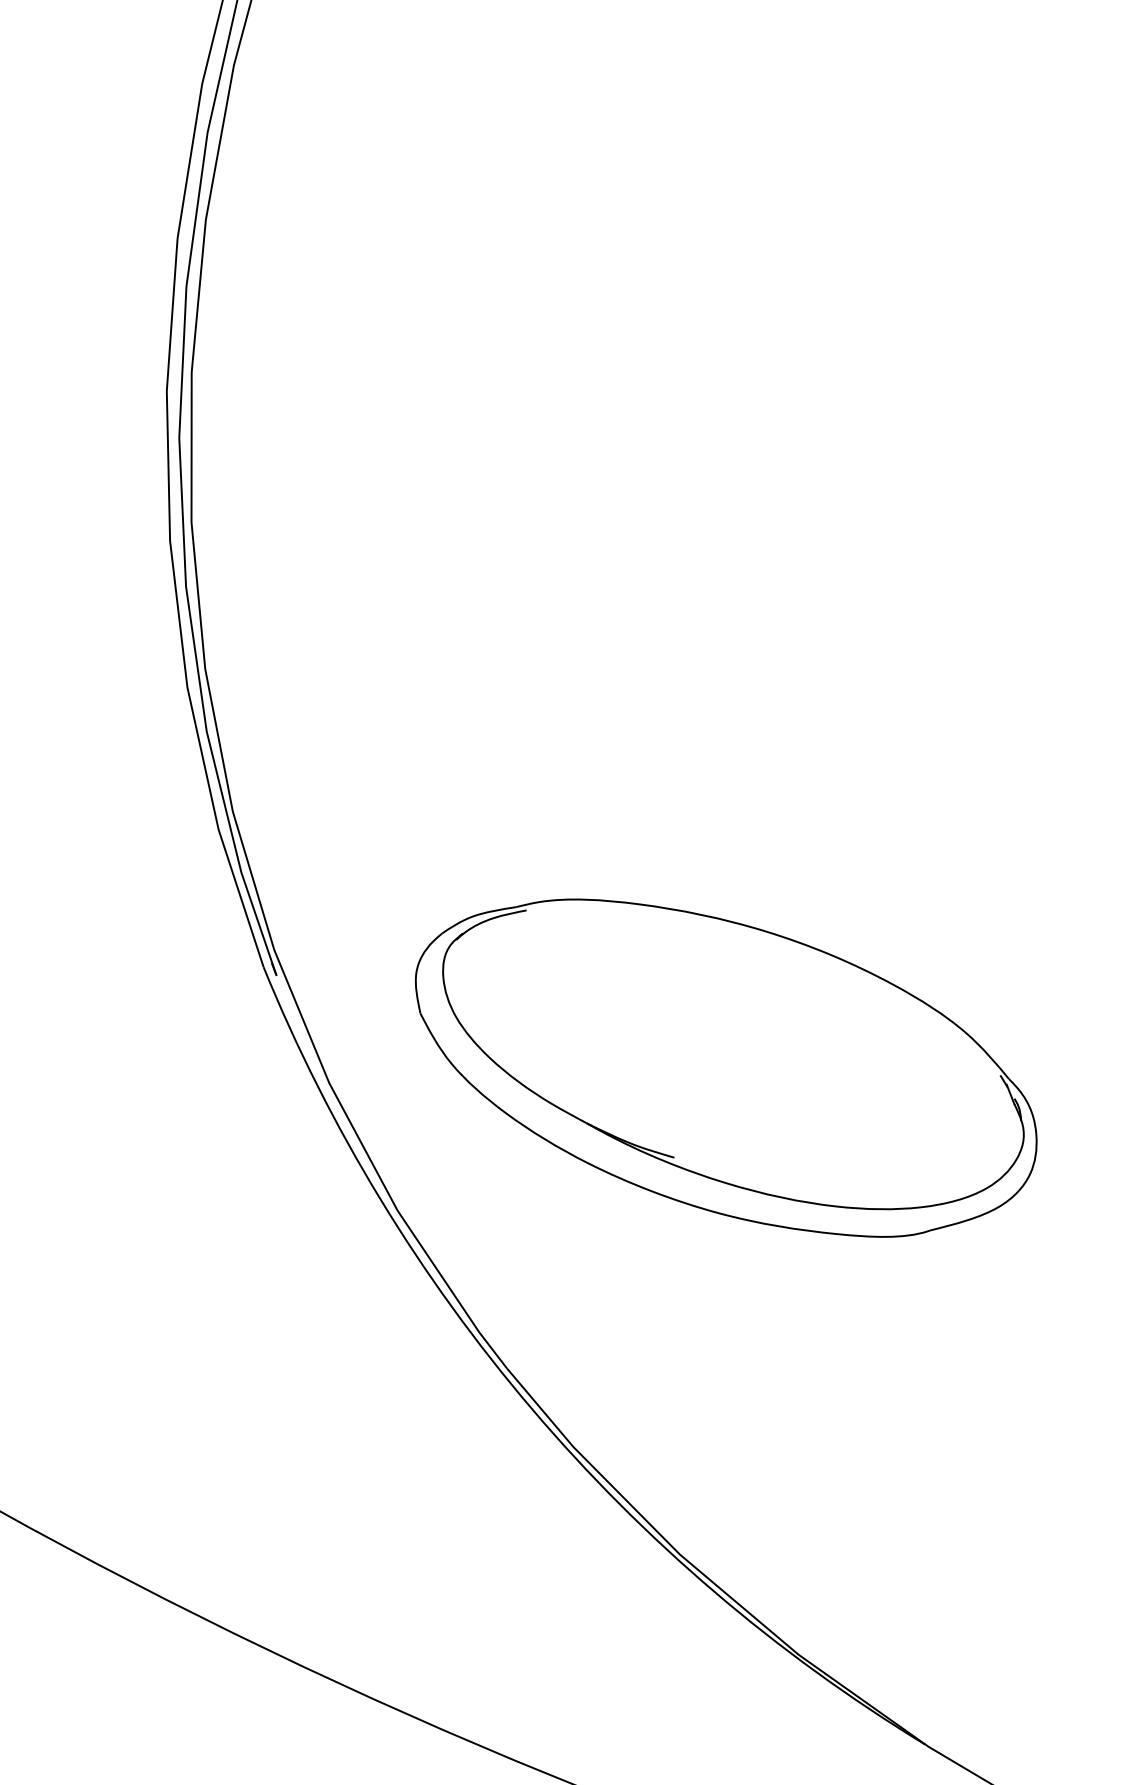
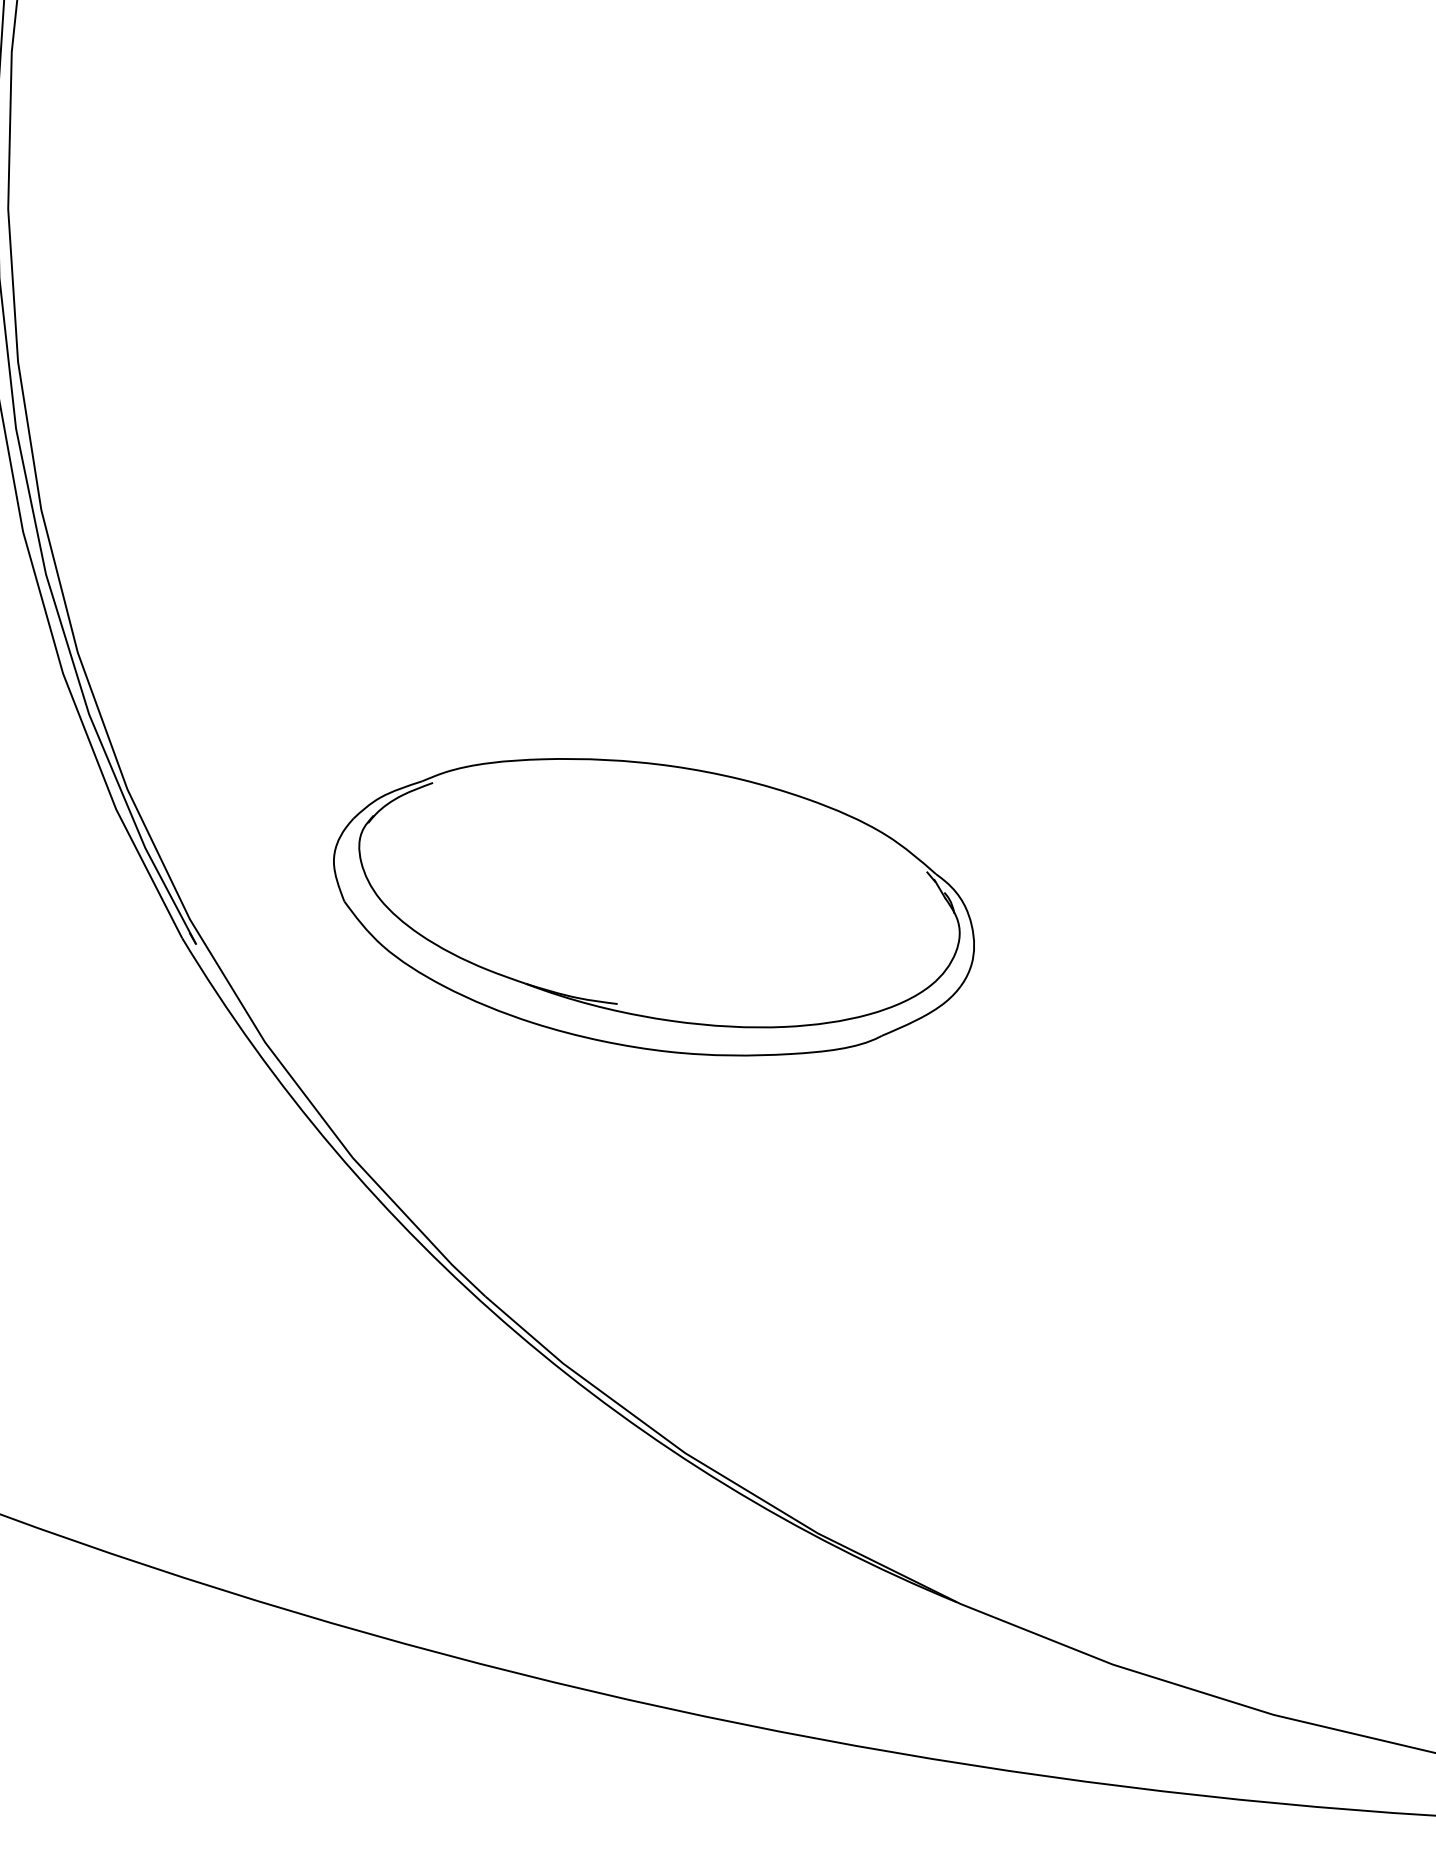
part: (724, 1067) -> (653, 907), moved

